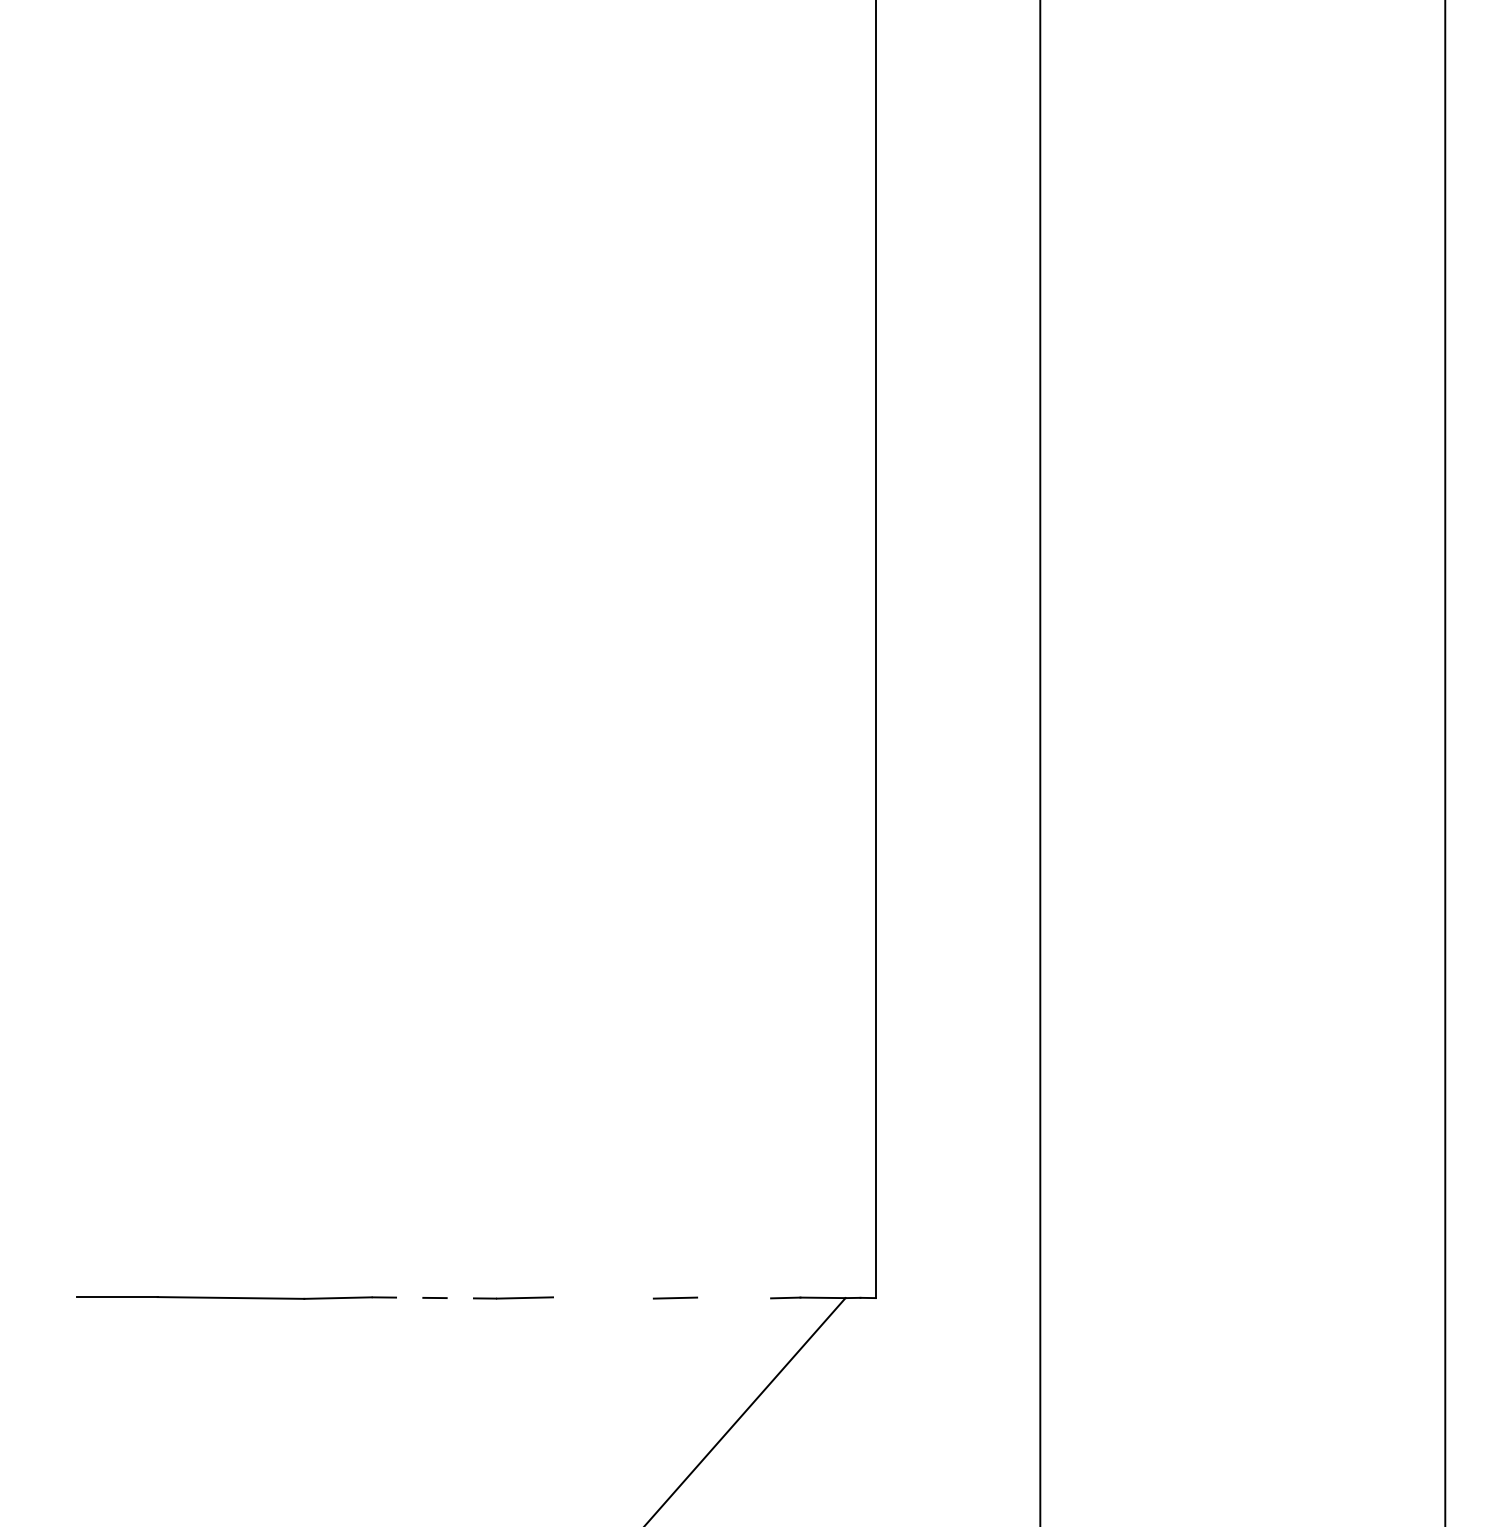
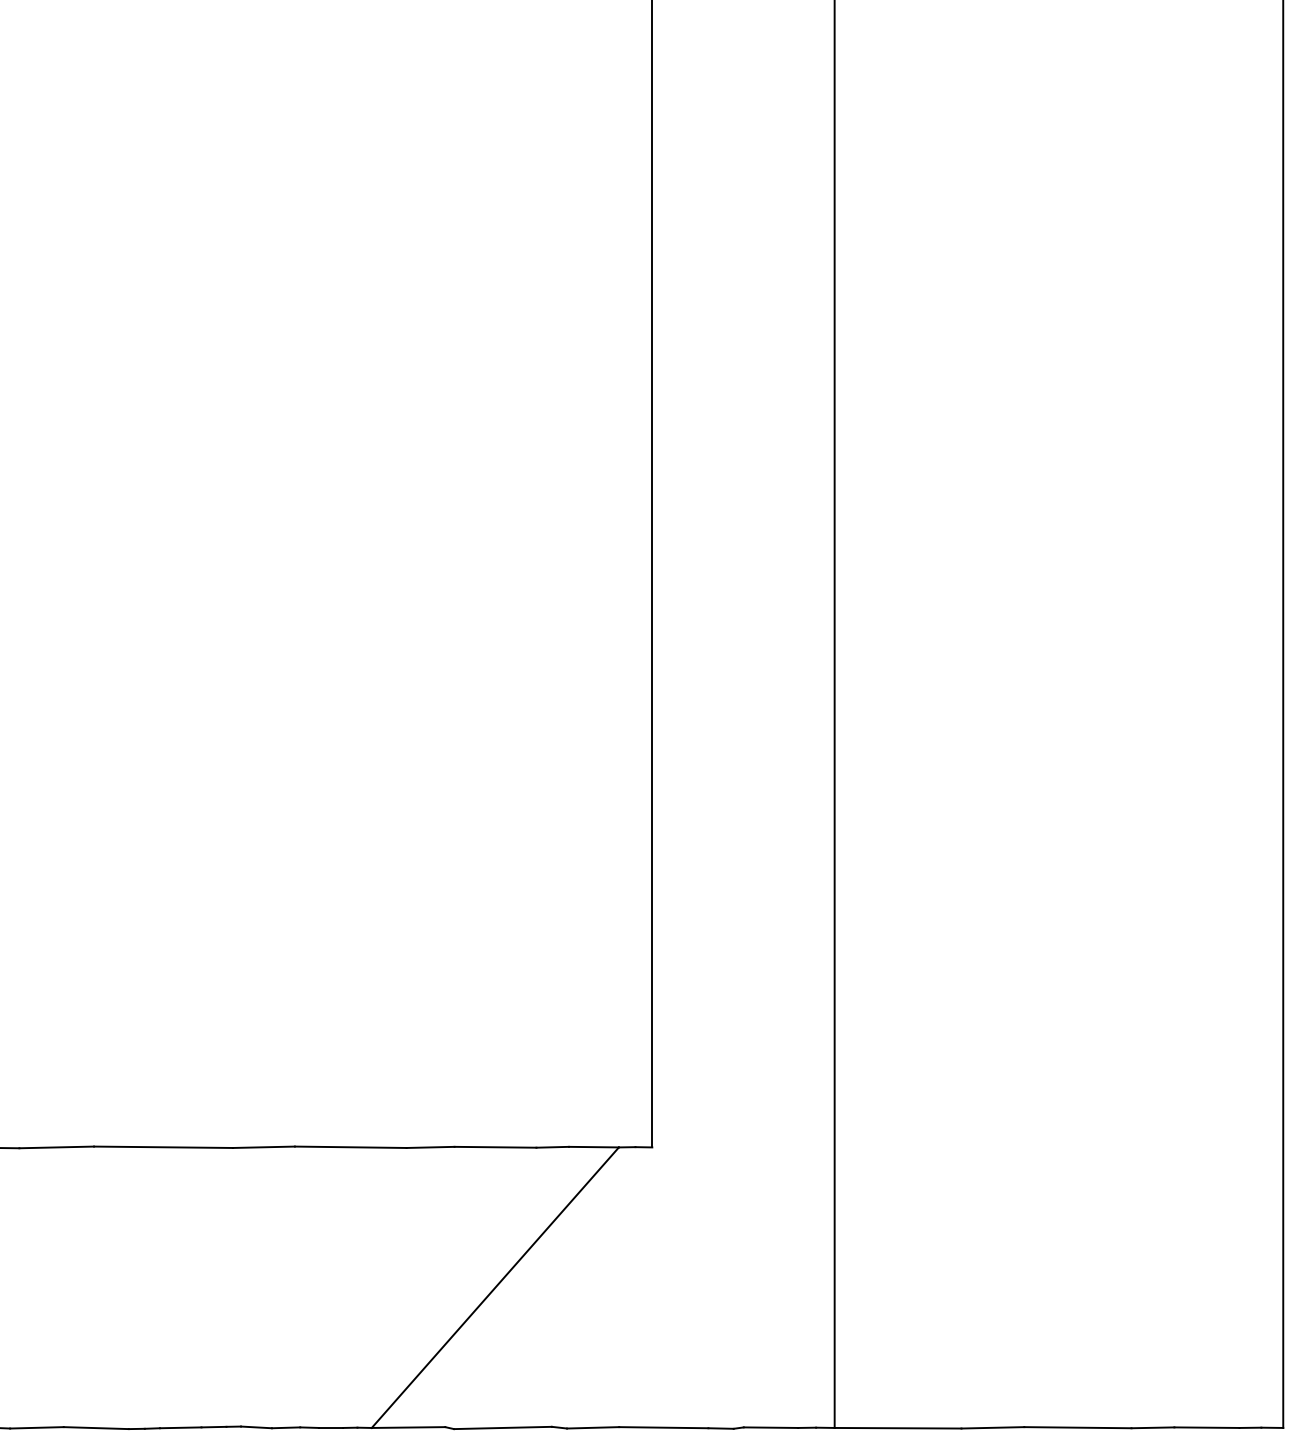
line: (434, 1297) -> (163, 1146), dashed -> solid
line: (603, 1297) -> (350, 1146), added
line: (734, 1297) -> (495, 1146), added

